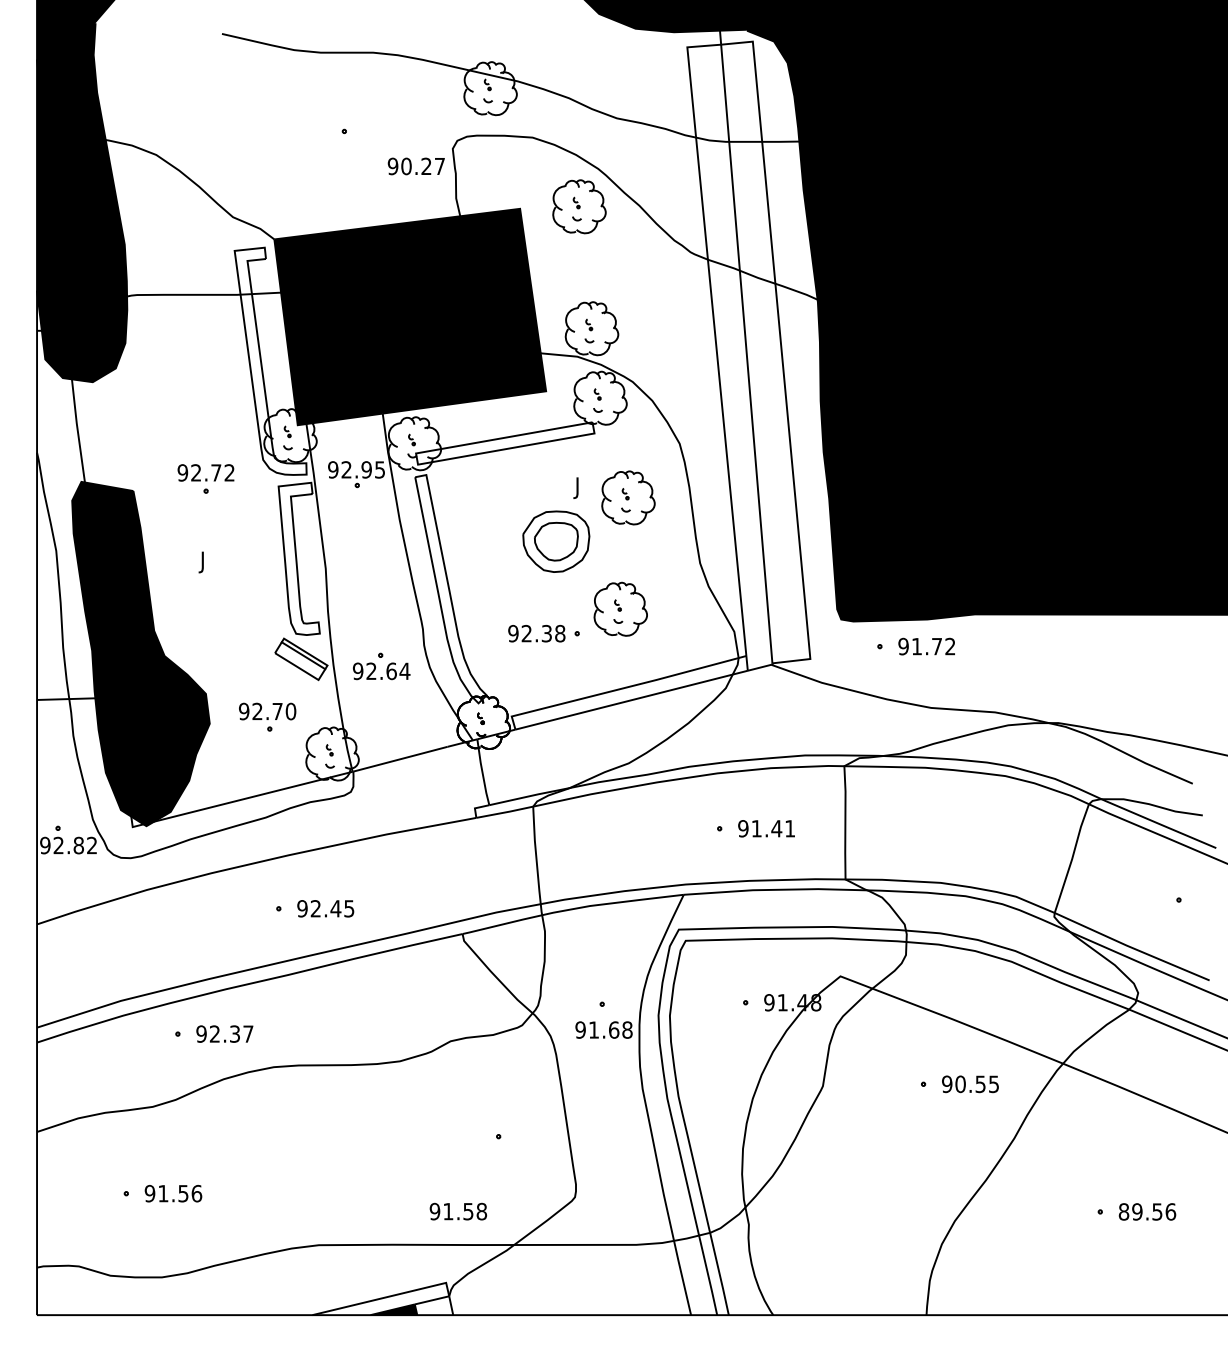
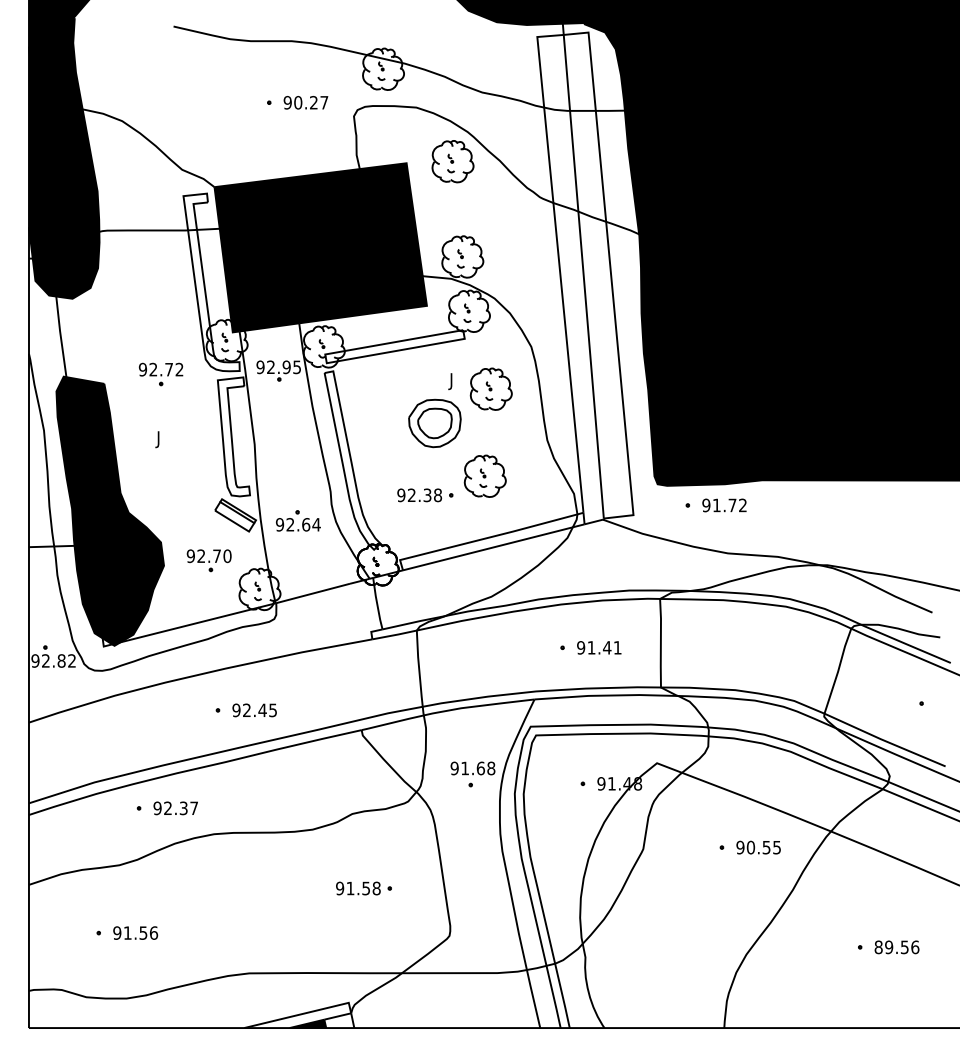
text: (415, 166) -> (305, 102), moved
text: (603, 1029) -> (472, 768), moved
text: (458, 1211) -> (358, 888), moved

